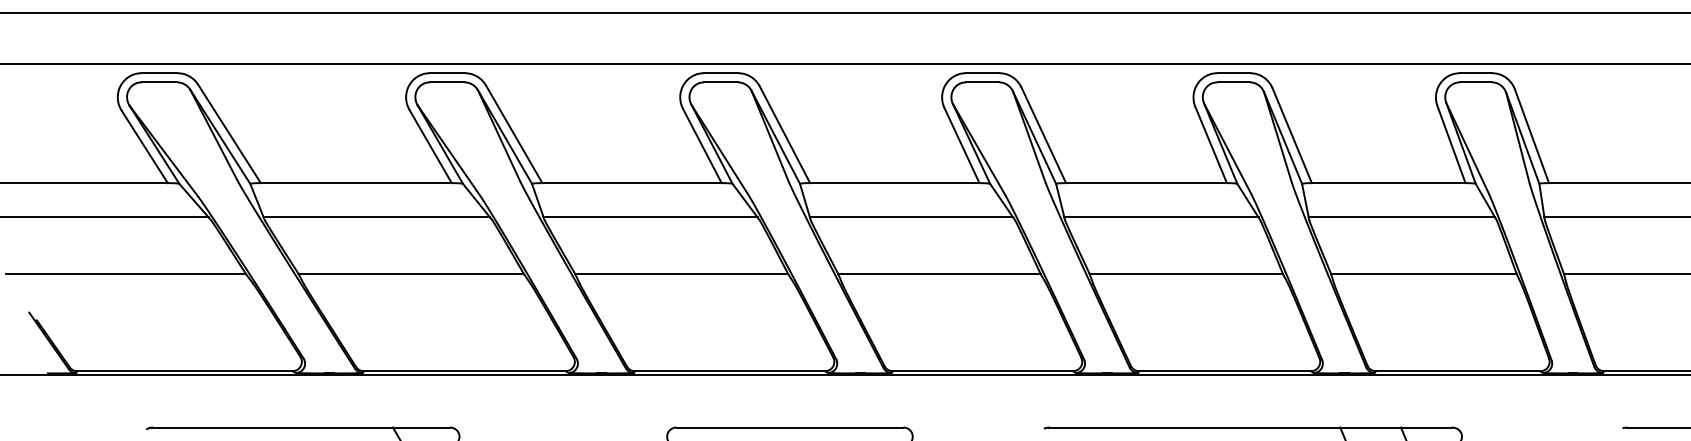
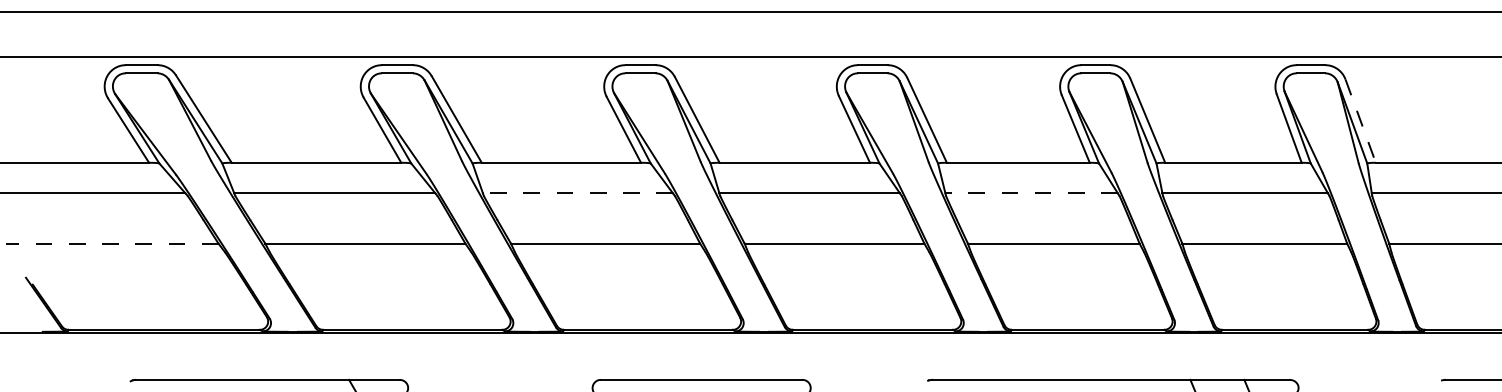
line: (1531, 136) -> (1360, 121), solid -> dashed
line: (650, 217) -> (577, 193), solid -> dashed
line: (1161, 217) -> (1031, 193), solid -> dashed
line: (125, 273) -> (111, 243), solid -> dashed

